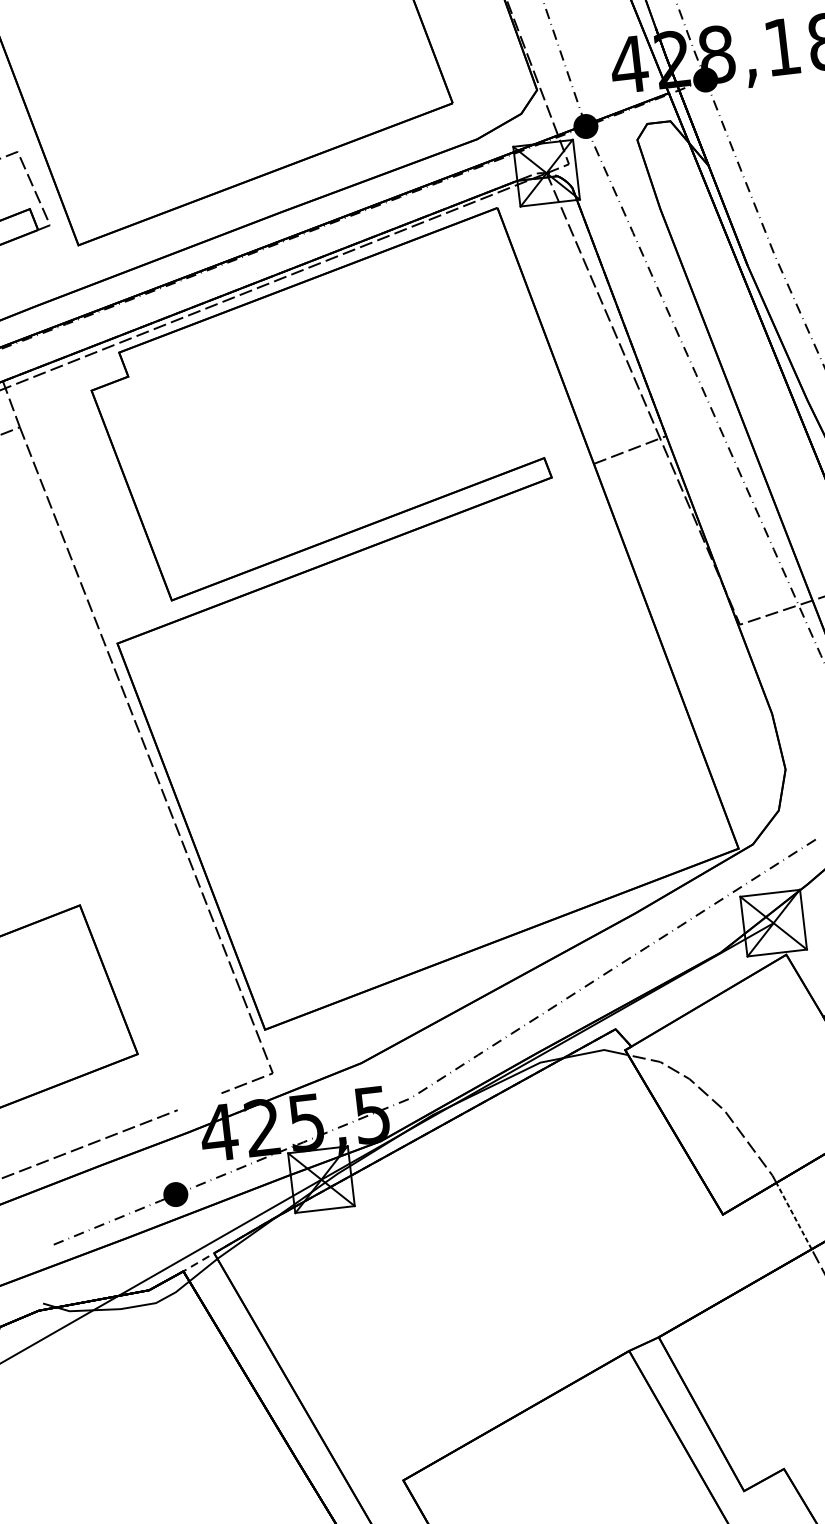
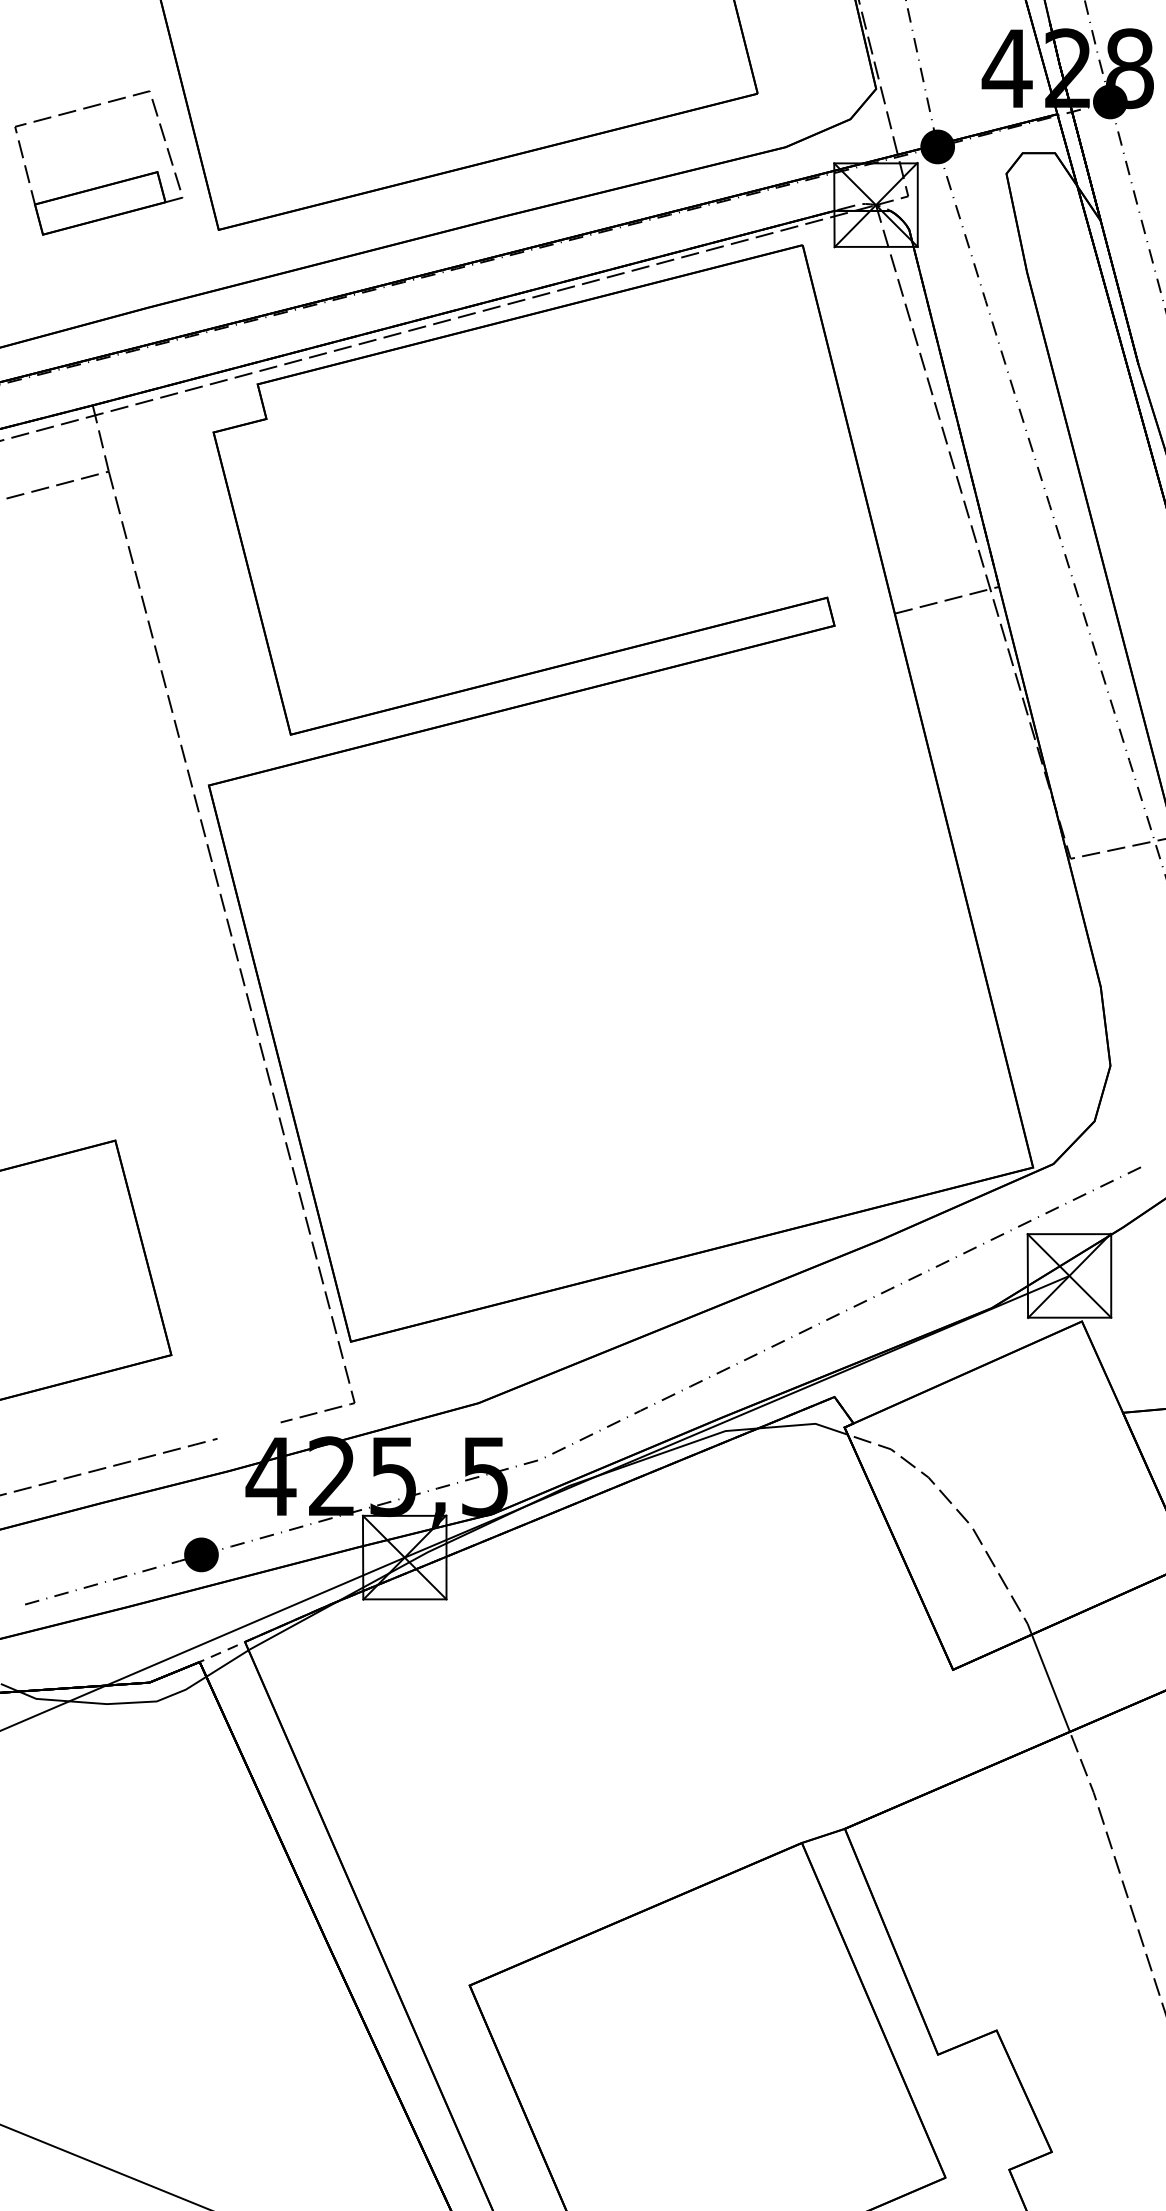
line: (793, 1215) -> (1050, 1682), dashed -> solid

